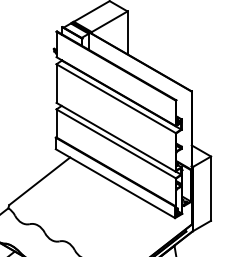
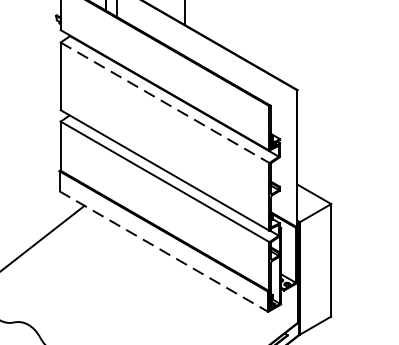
line: (116, 98) -> (165, 102), solid -> dashed
line: (115, 183) -> (163, 251), solid -> dashed

